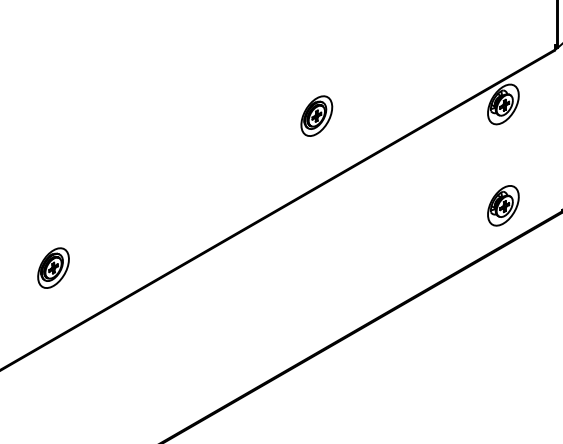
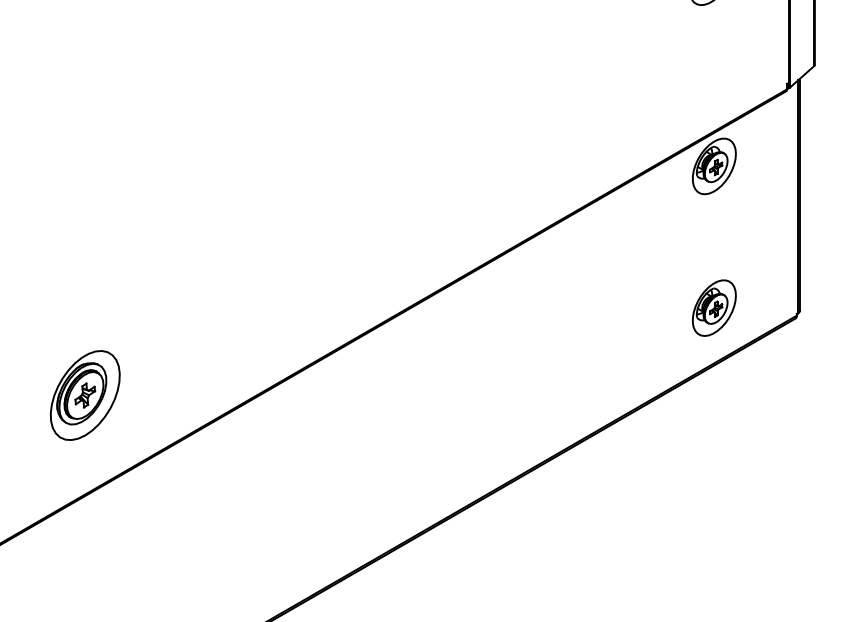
part: (316, 115) -> (452, 182), removed
part: (53, 267) -> (84, 394), size x1.6

